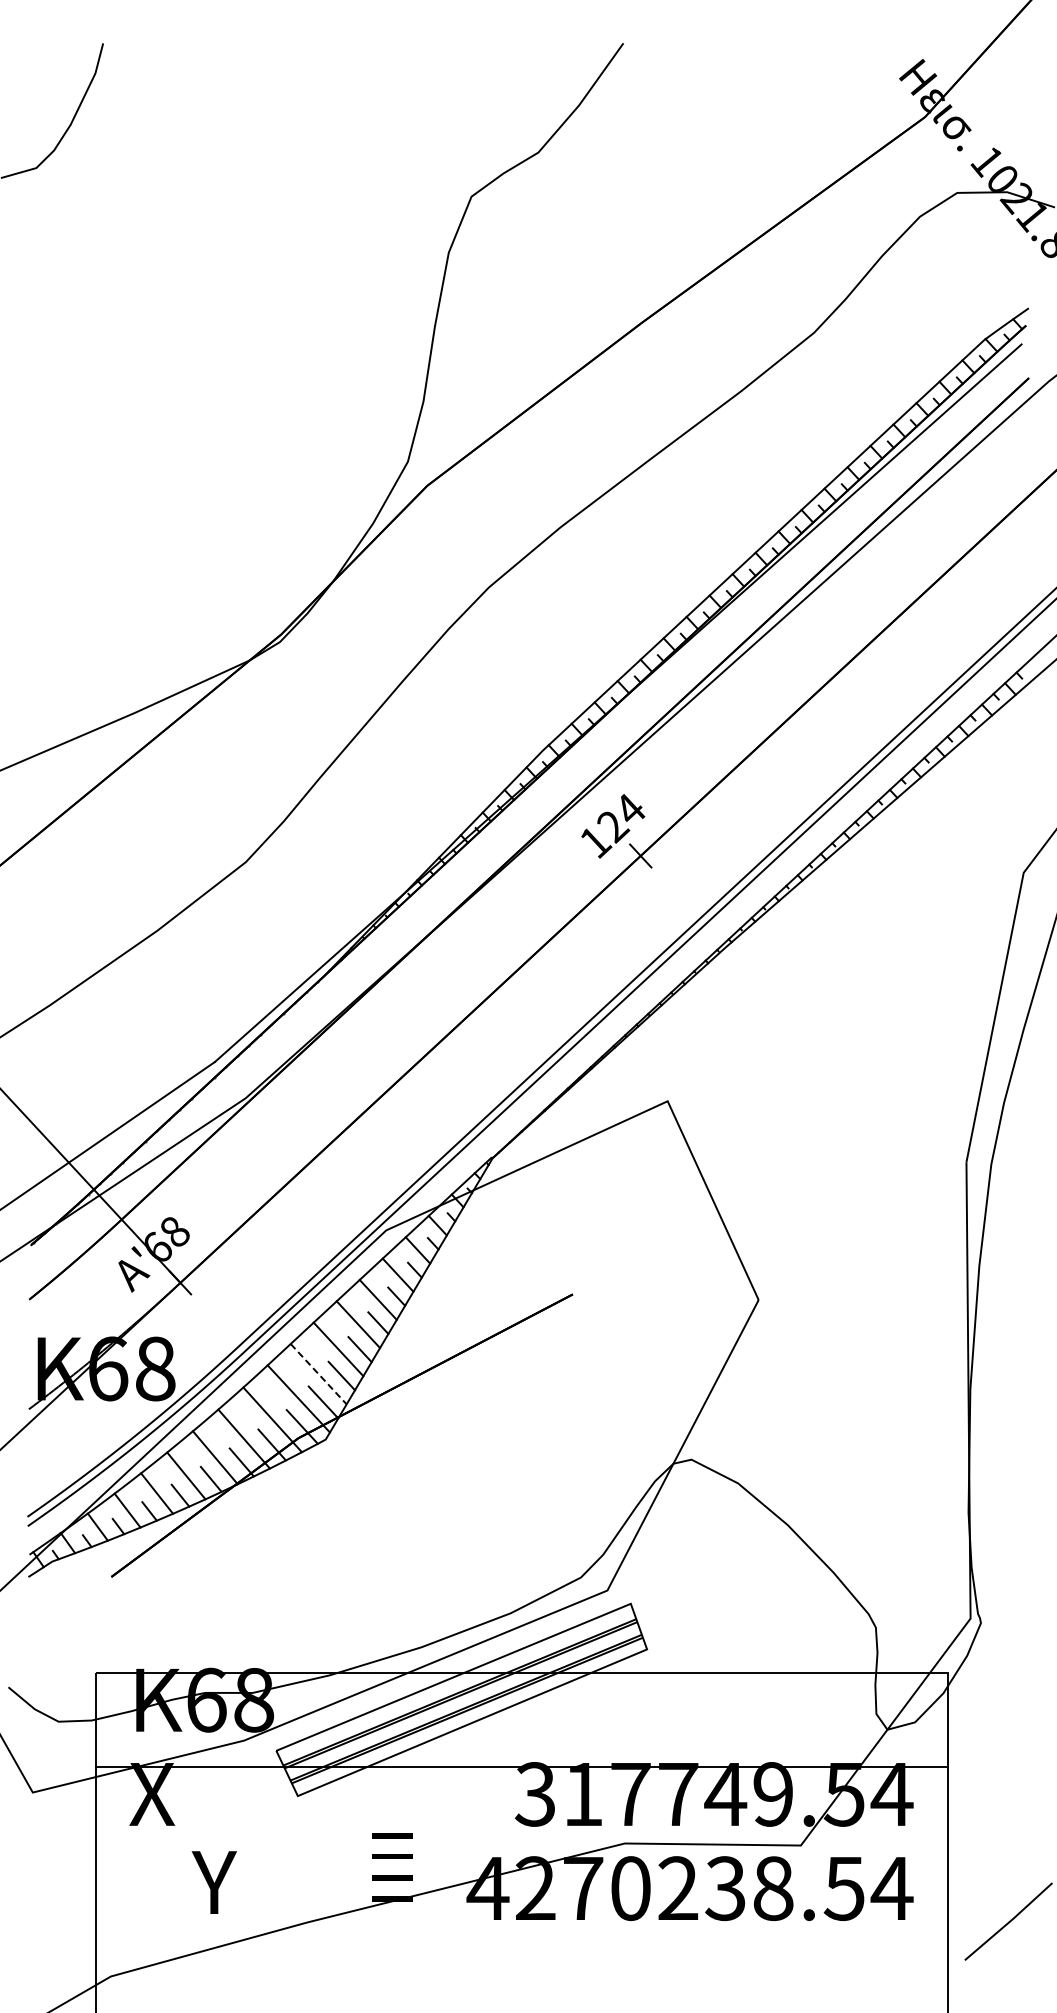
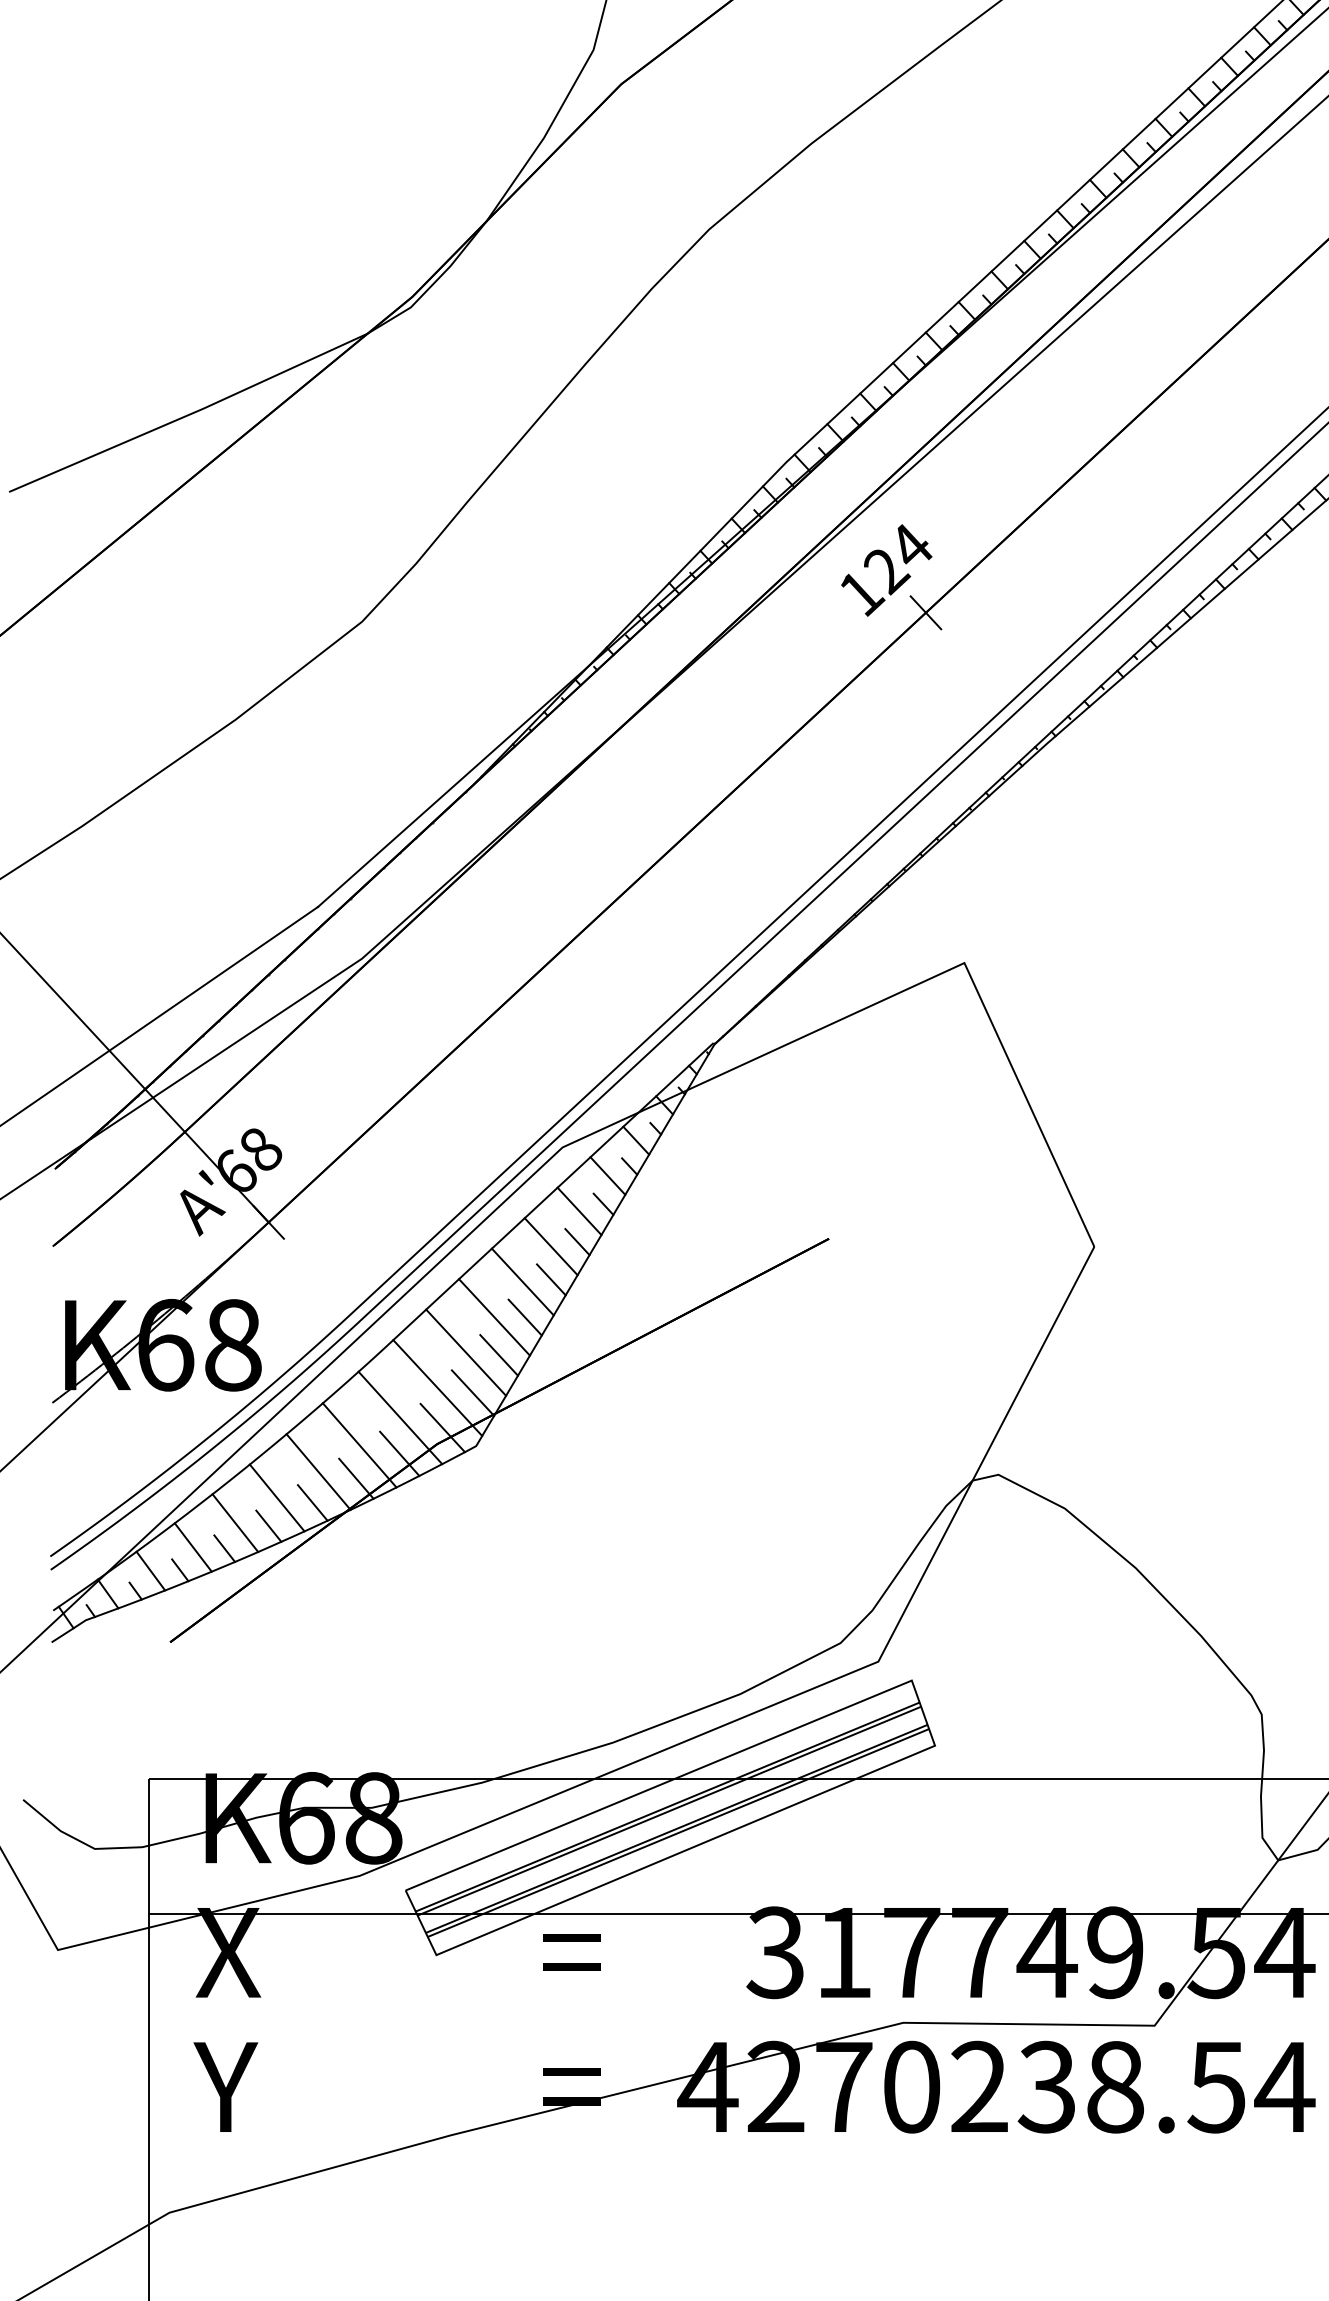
line: (319, 1374) -> (467, 1353), dashed -> solid
text: (392, 1845) -> (571, 1951), moved
text: (213, 1882) -> (224, 2087), moved

